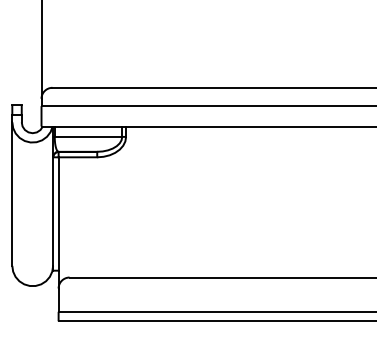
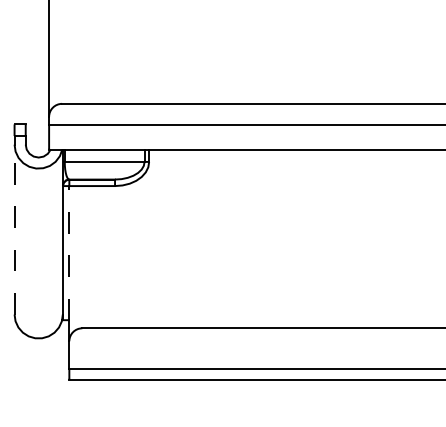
line: (12, 194) -> (14, 229), solid -> dashed
line: (58, 213) -> (69, 252), solid -> dashed

